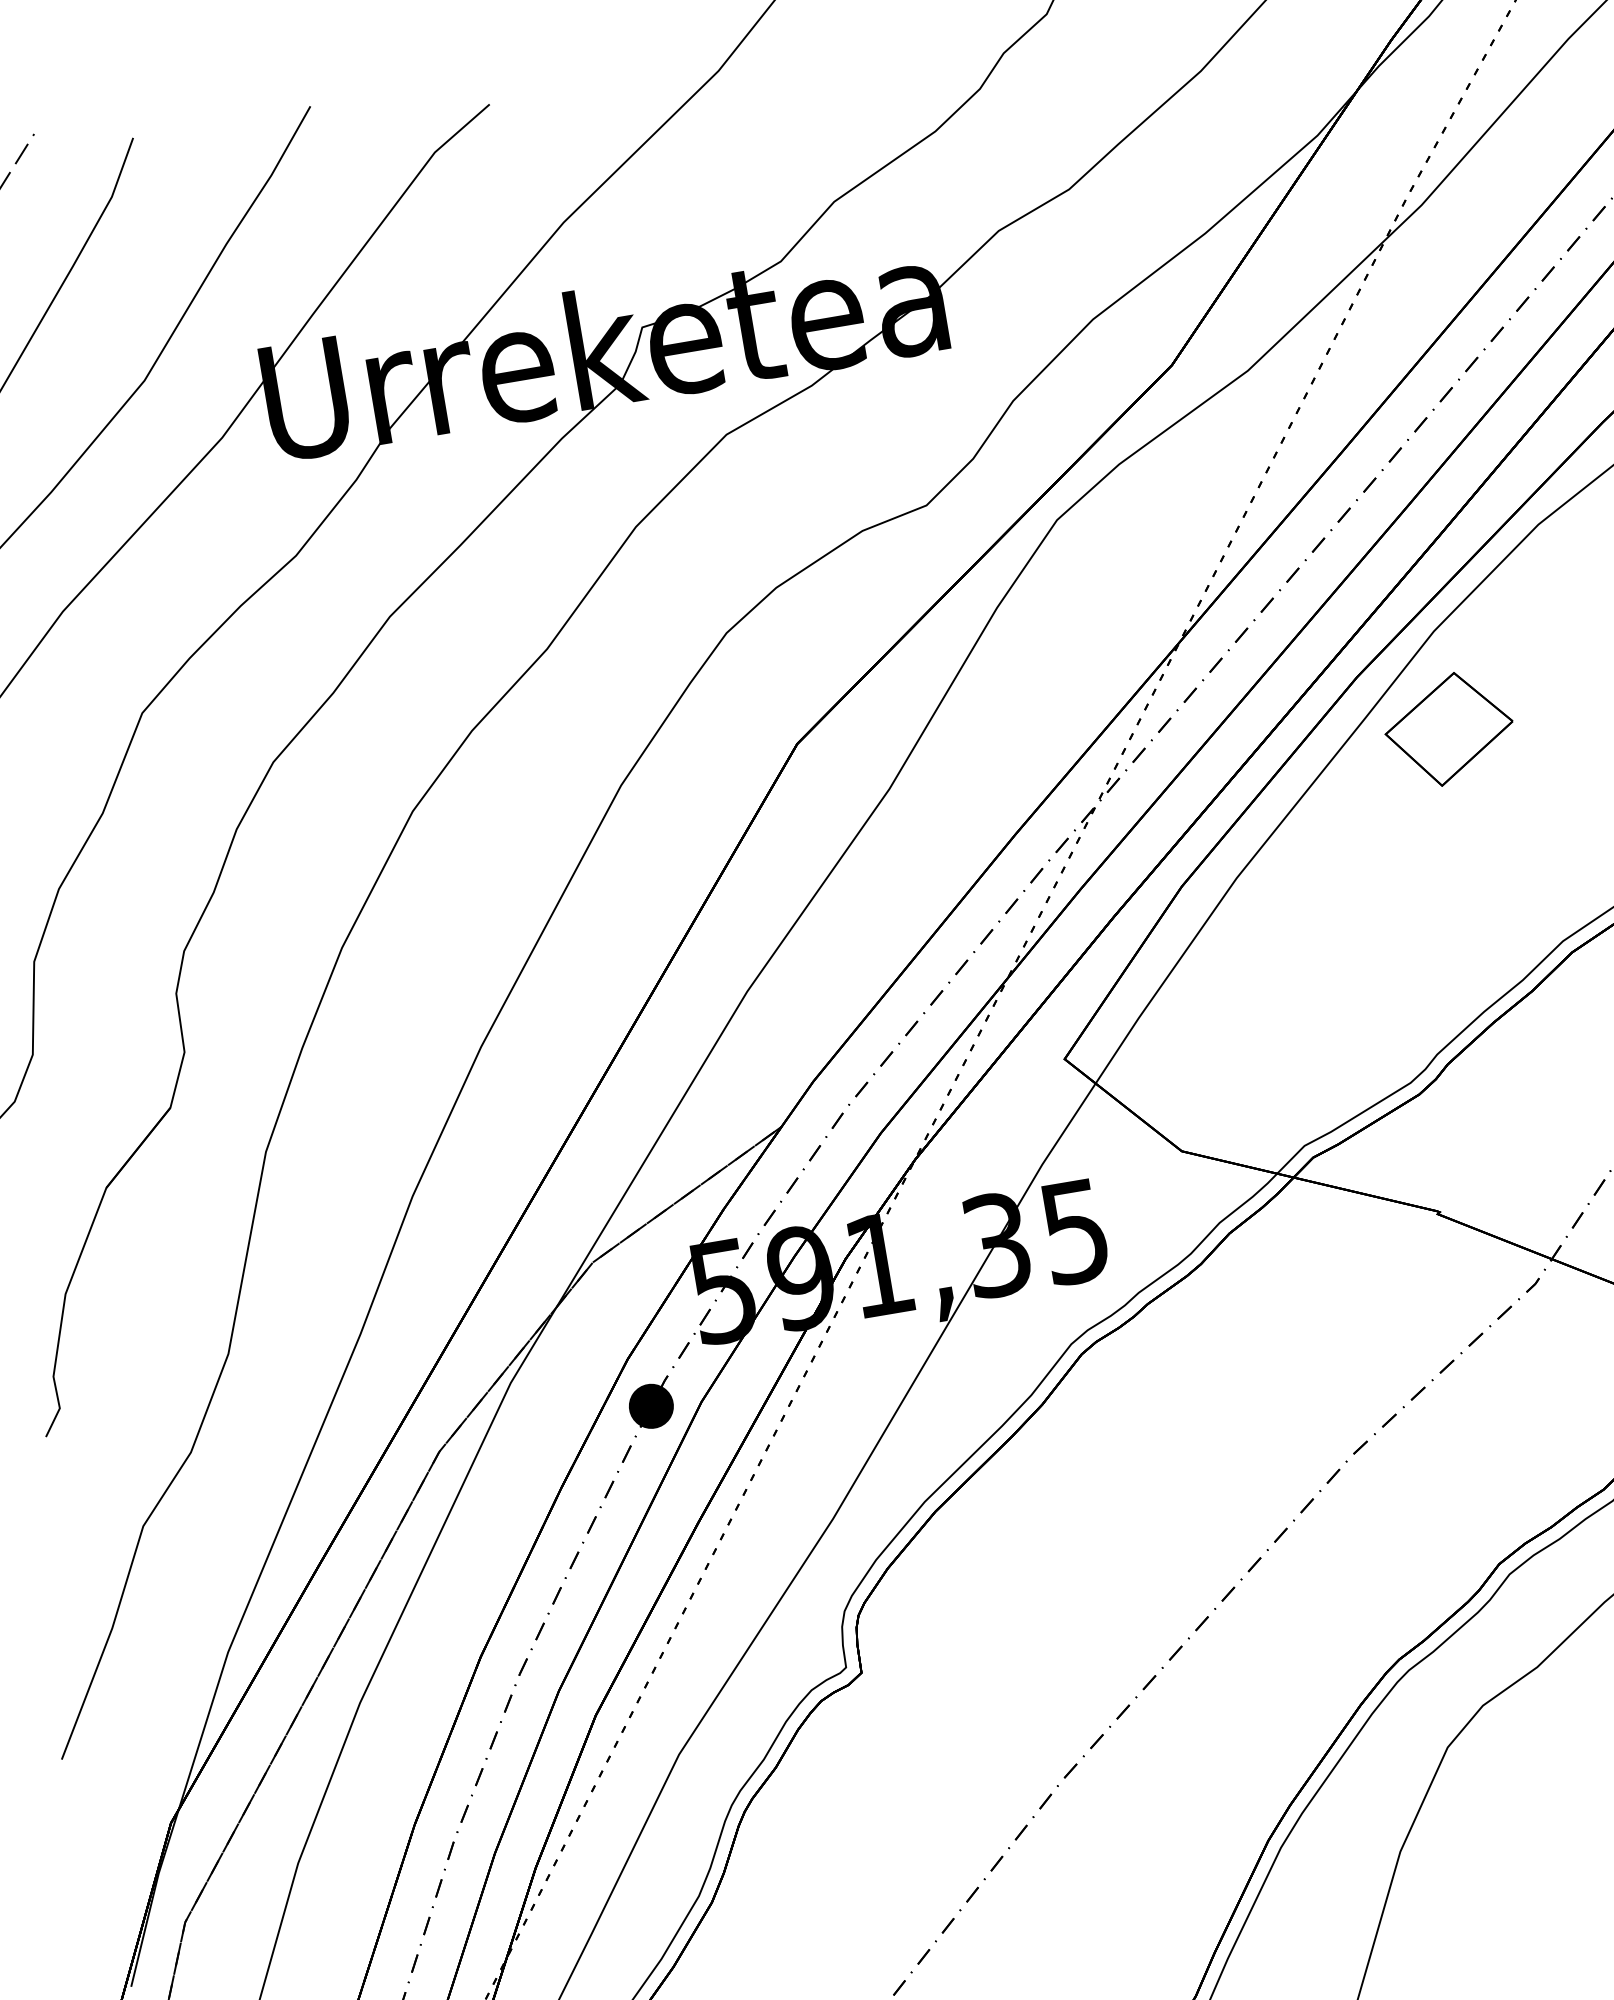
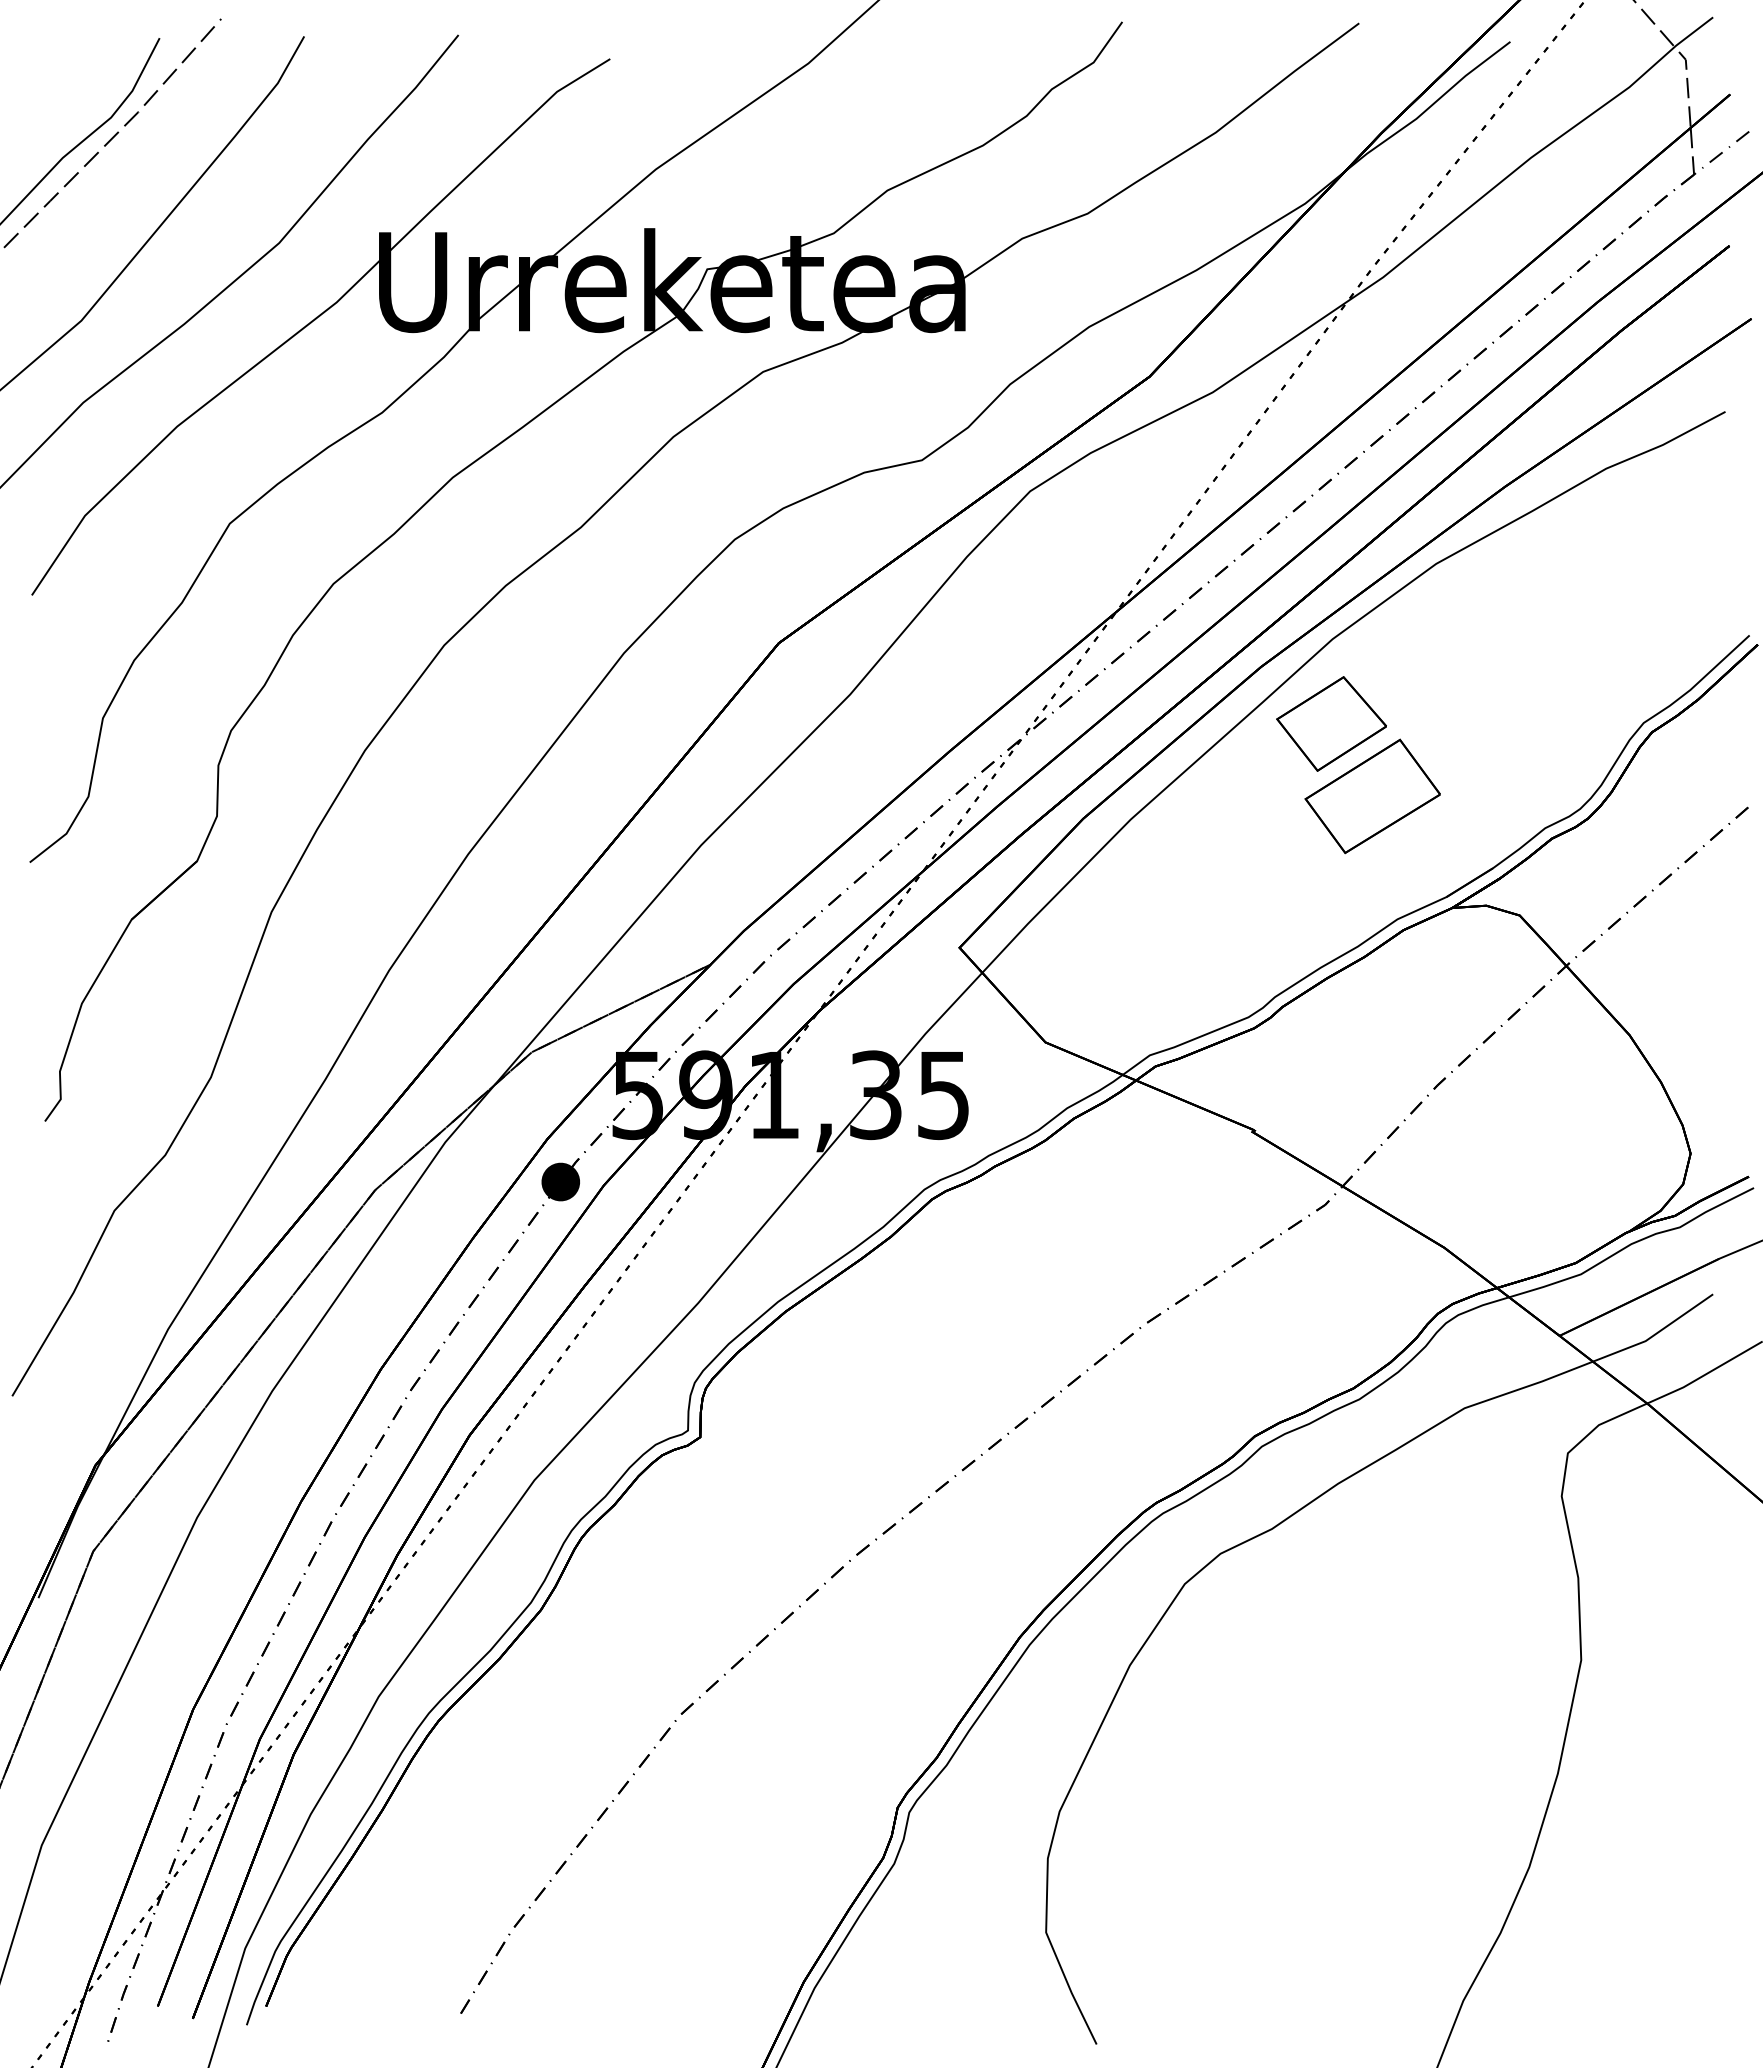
part: (1510, 804) -> (1372, 796), added

